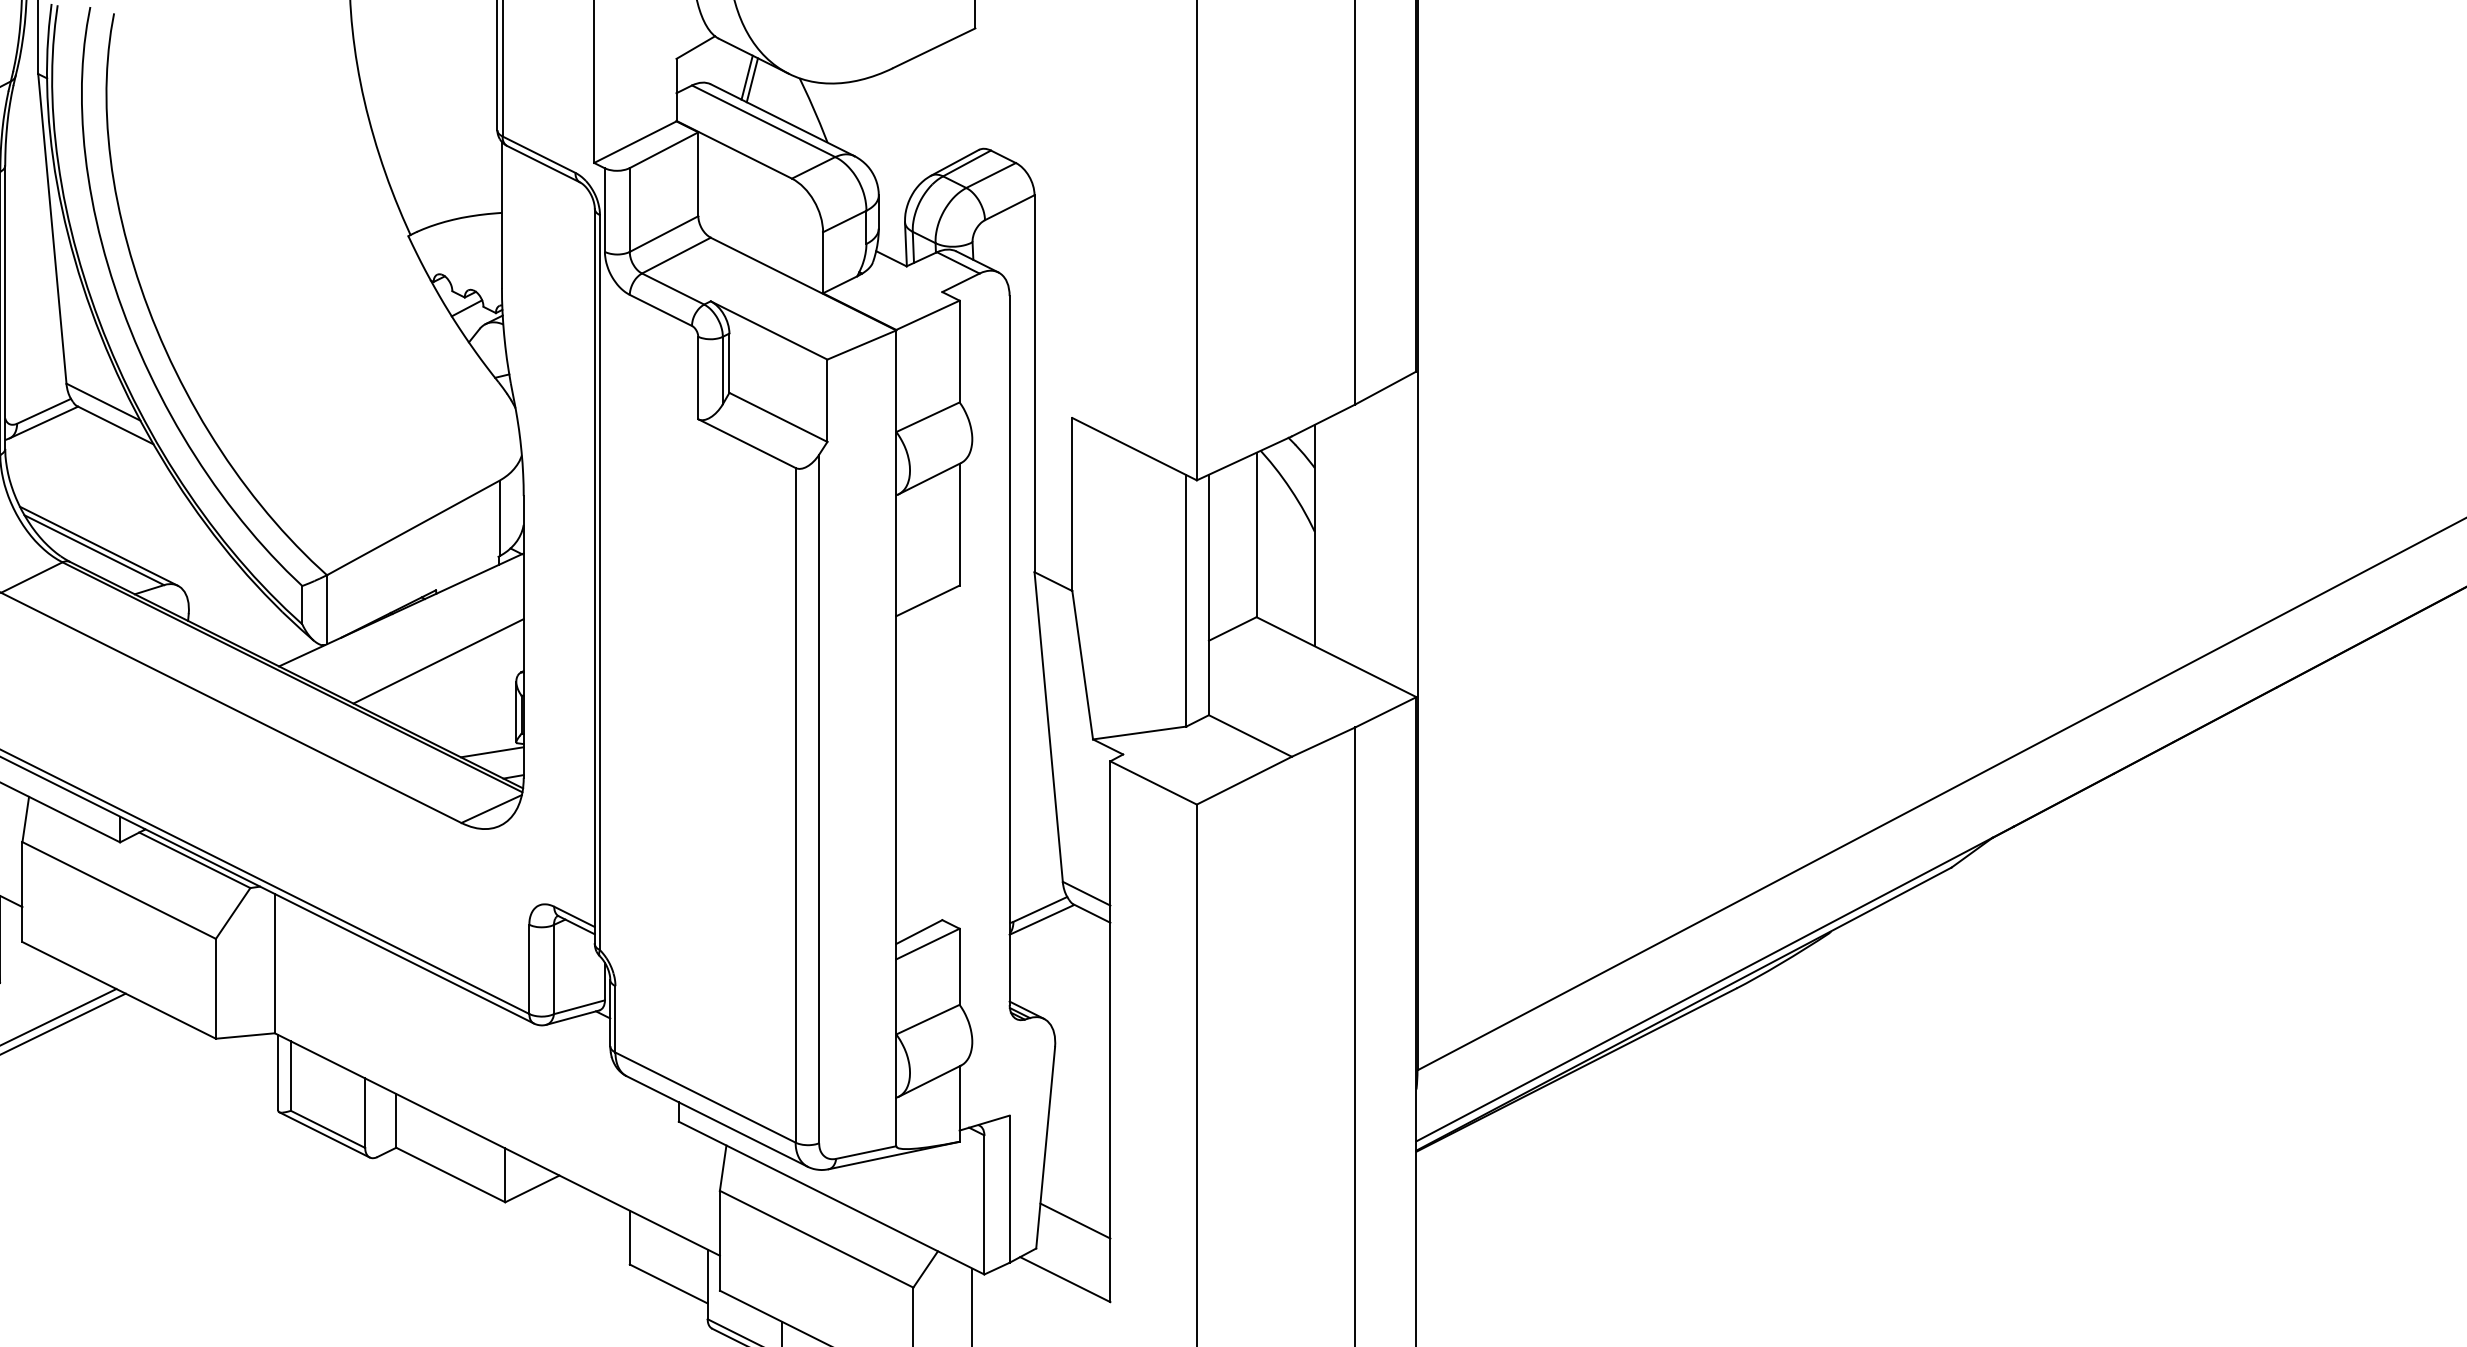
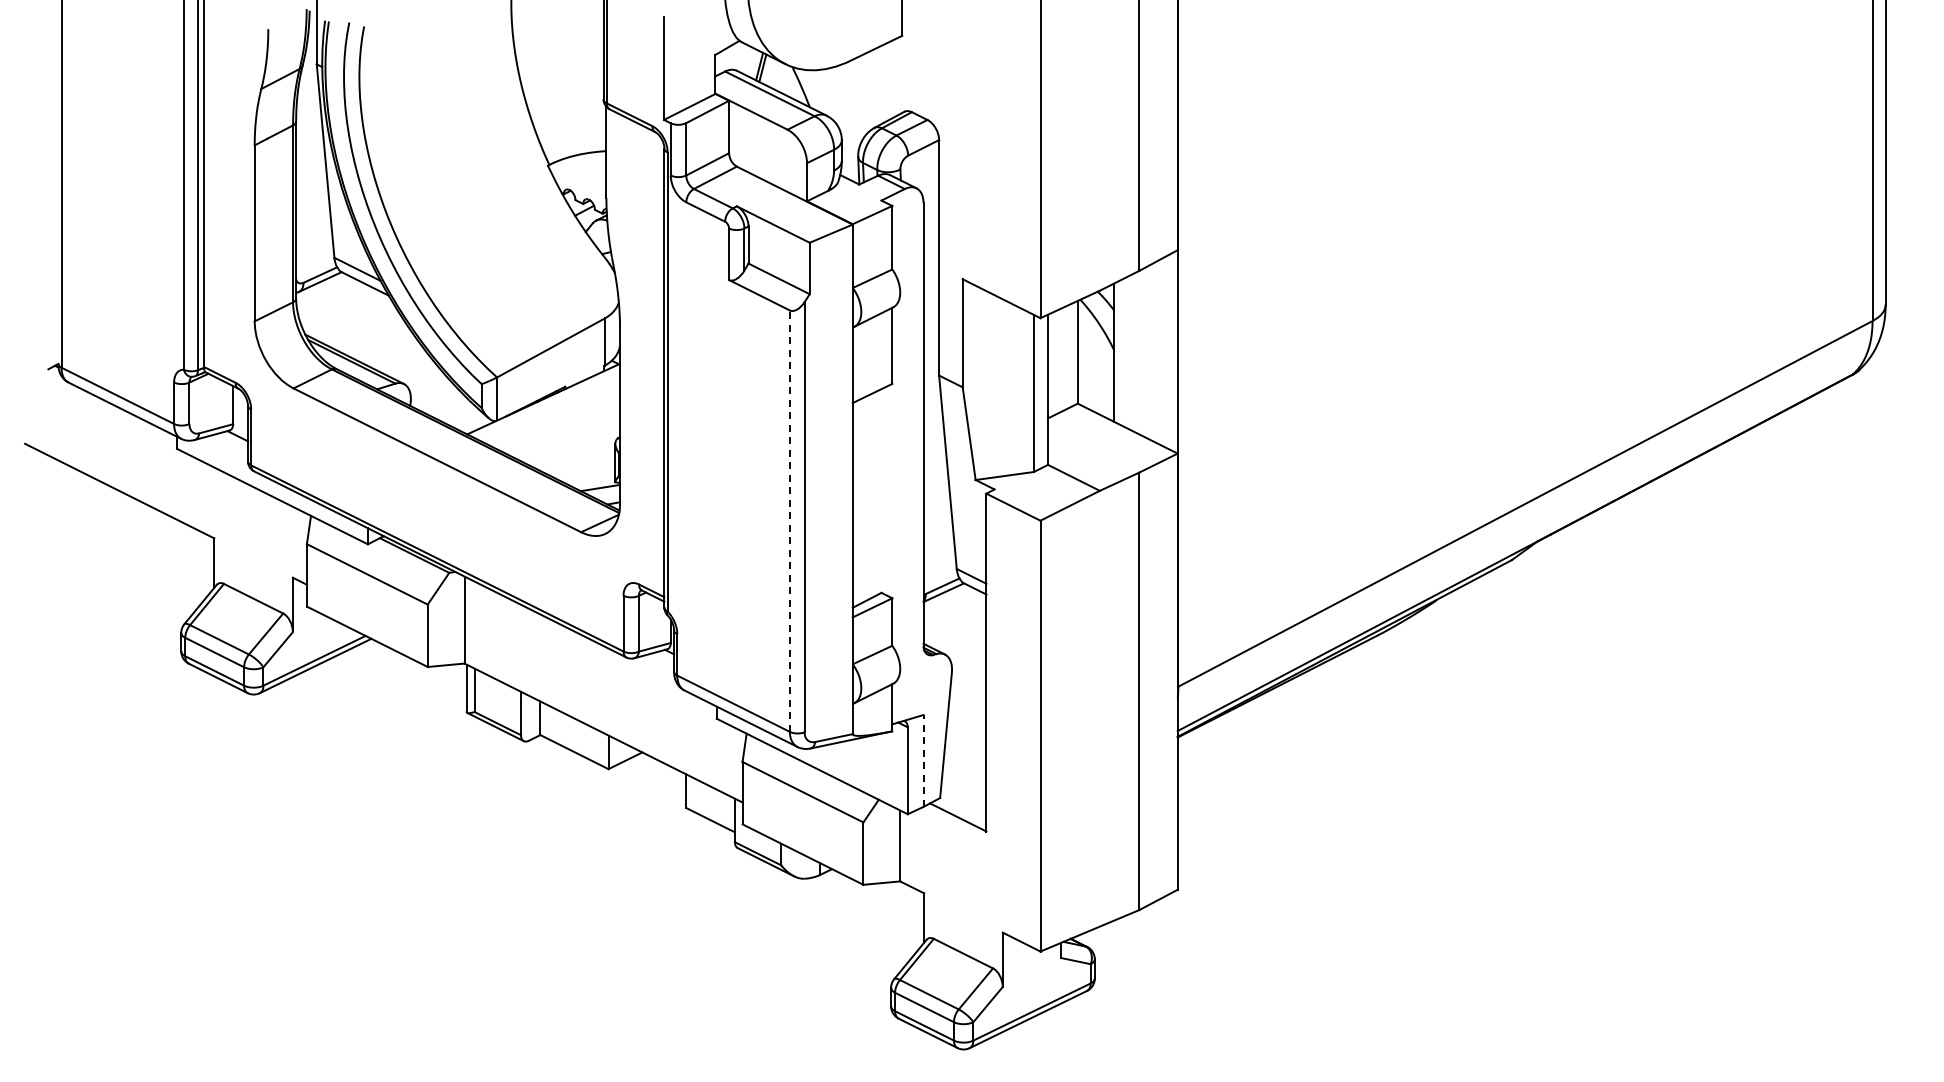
line: (438, 660) -> (566, 430), removed
line: (795, 805) -> (789, 521), solid -> dashed
line: (1009, 1188) -> (923, 760), solid -> dashed
line: (1075, 1220) -> (964, 780), removed

